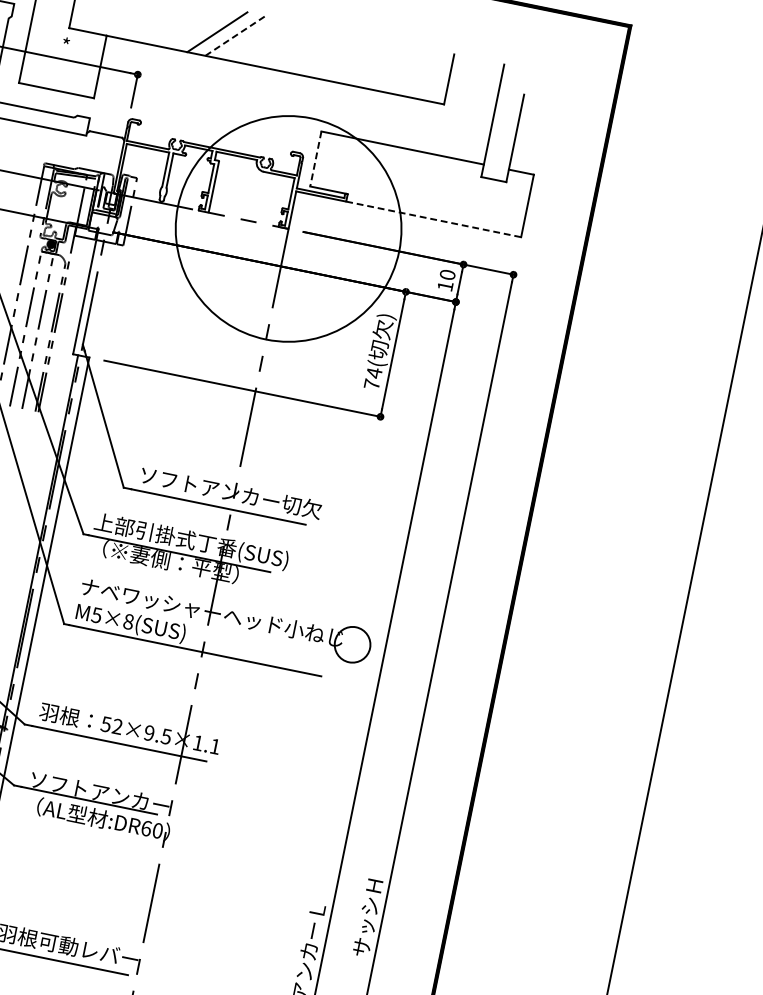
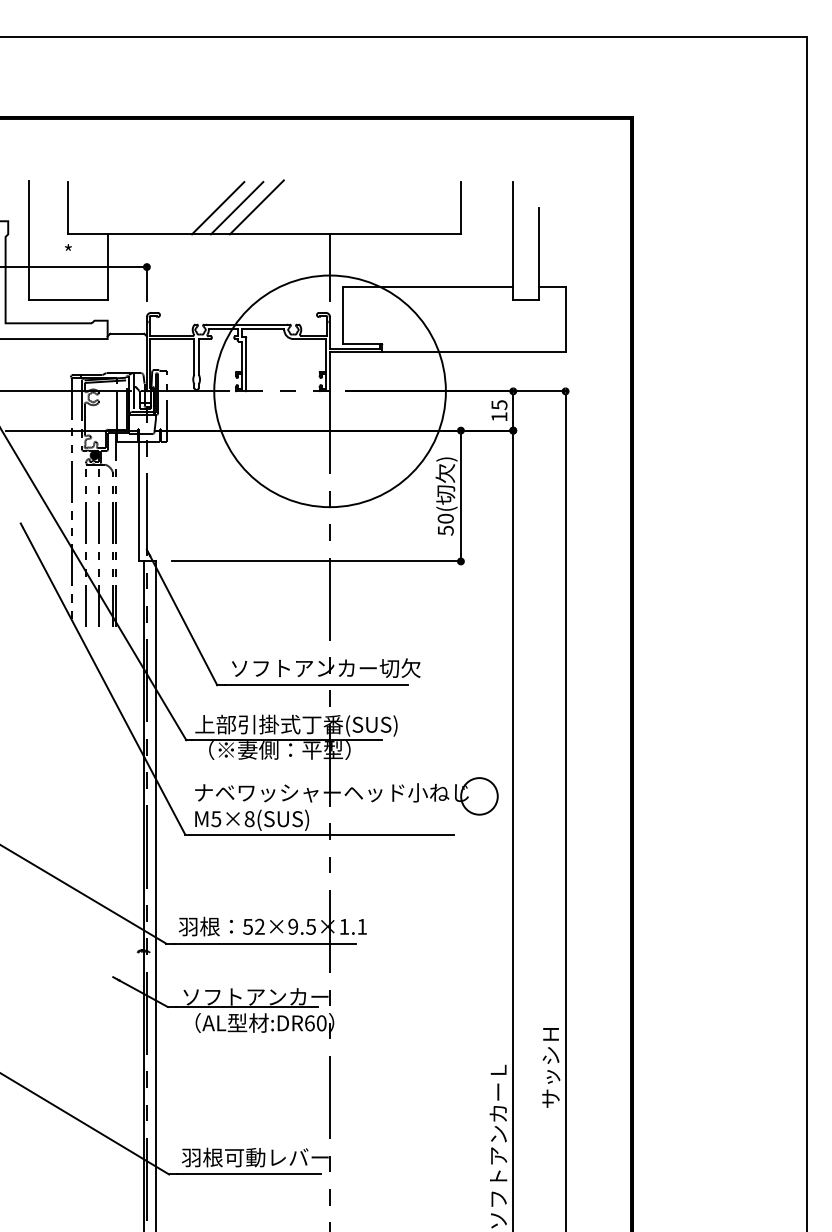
line: (235, 35) -> (237, 207), dashed -> solid
line: (254, 39) -> (256, 207), added
line: (313, 110) -> (330, 267), added
line: (316, 159) -> (343, 315), dashed -> solid
line: (434, 219) -> (474, 352), dashed -> solid
text: (447, 275) -> (499, 405), 10 -> 15
text: (372, 378) -> (445, 524), 74( -> 50(

